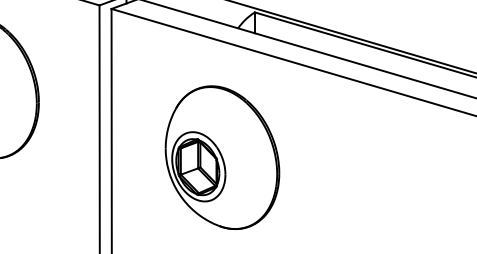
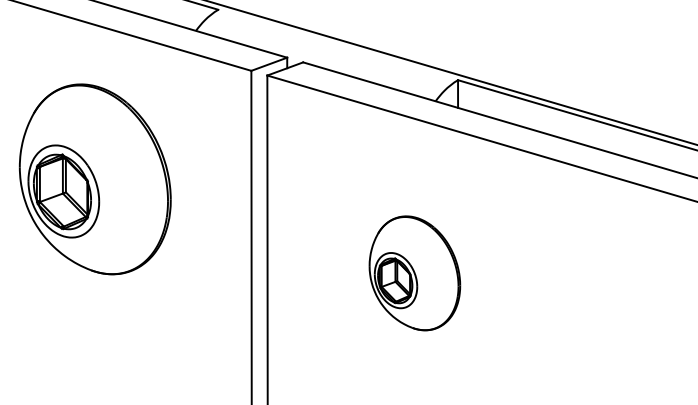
part: (222, 157) -> (414, 273), size x0.6

